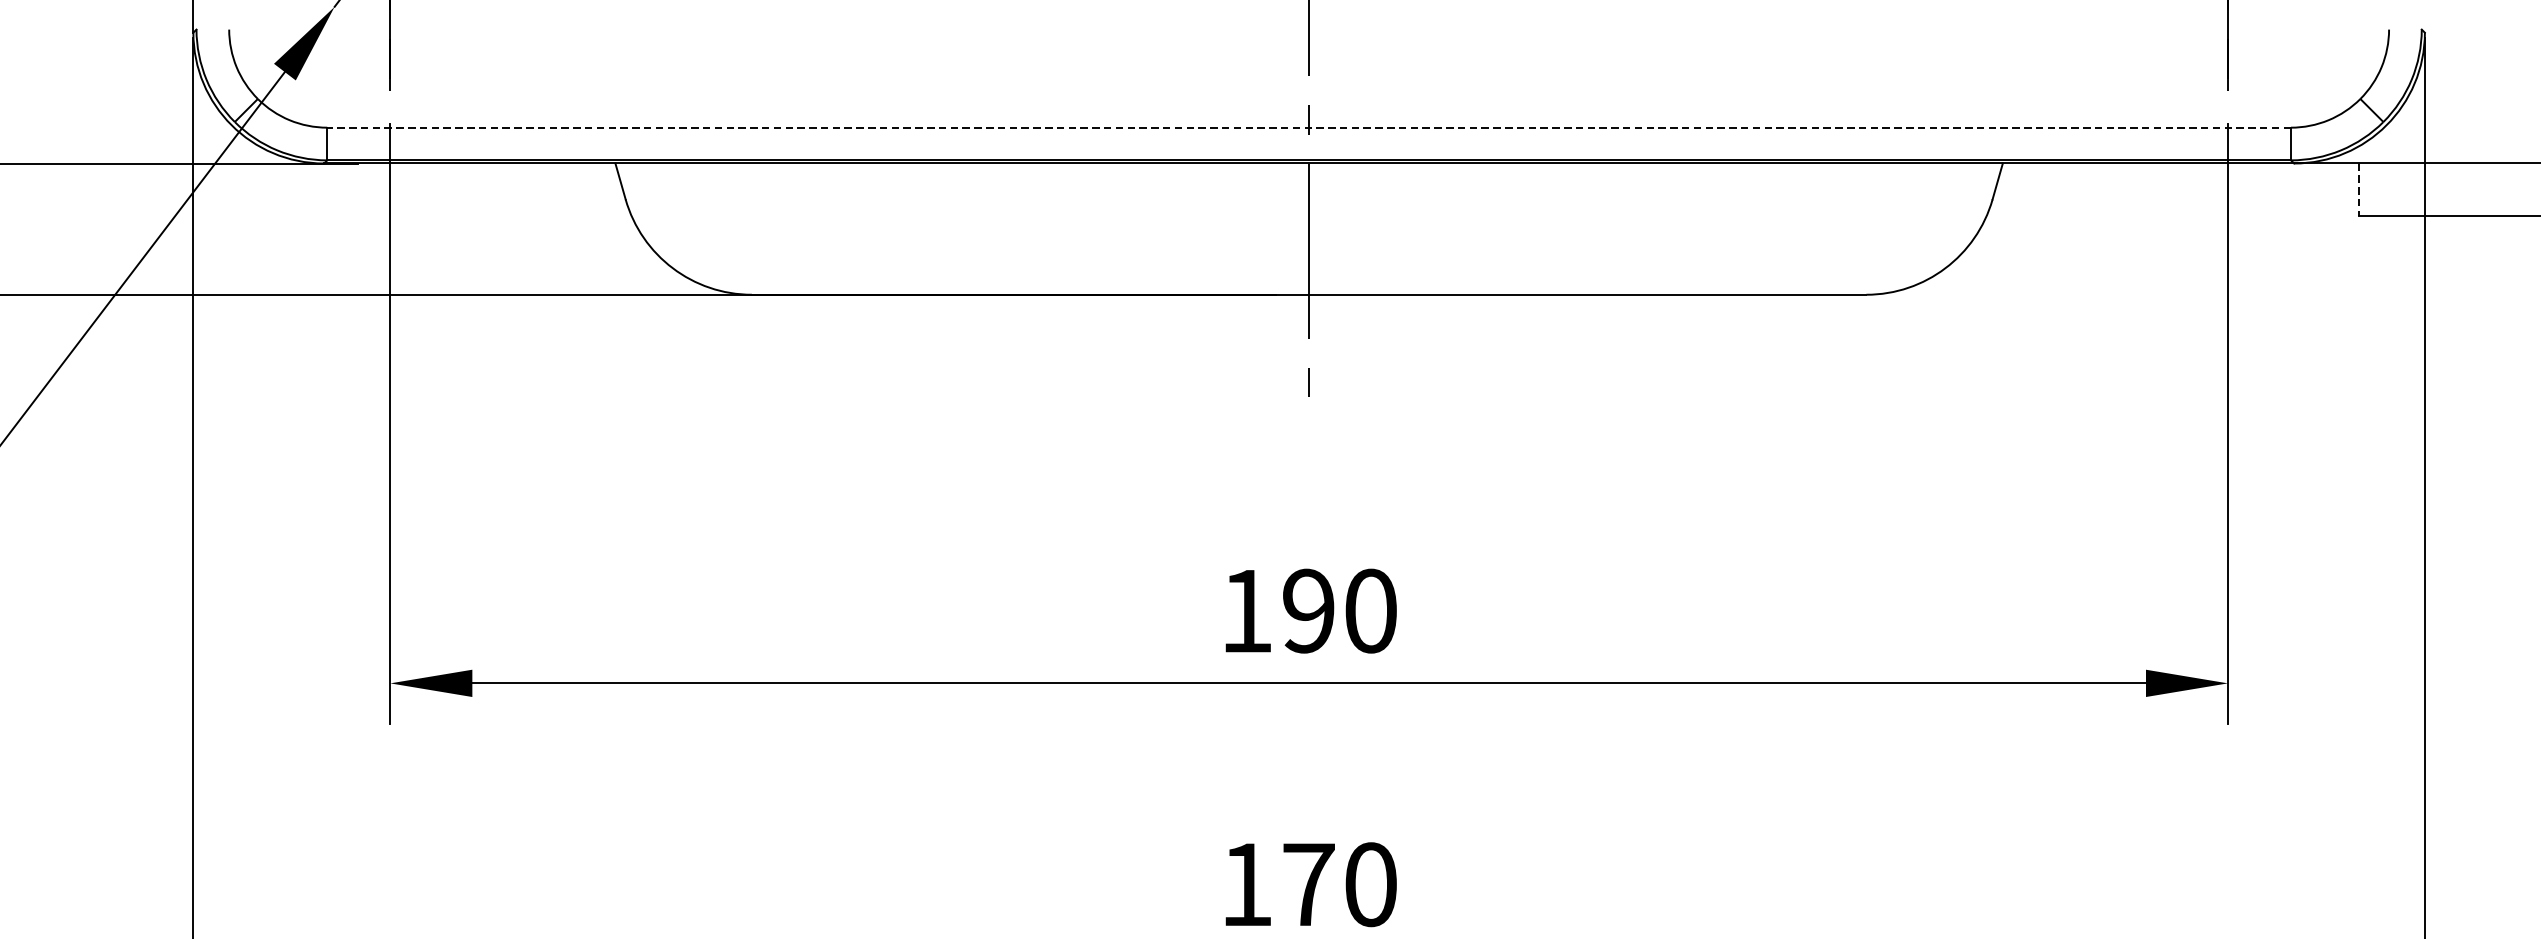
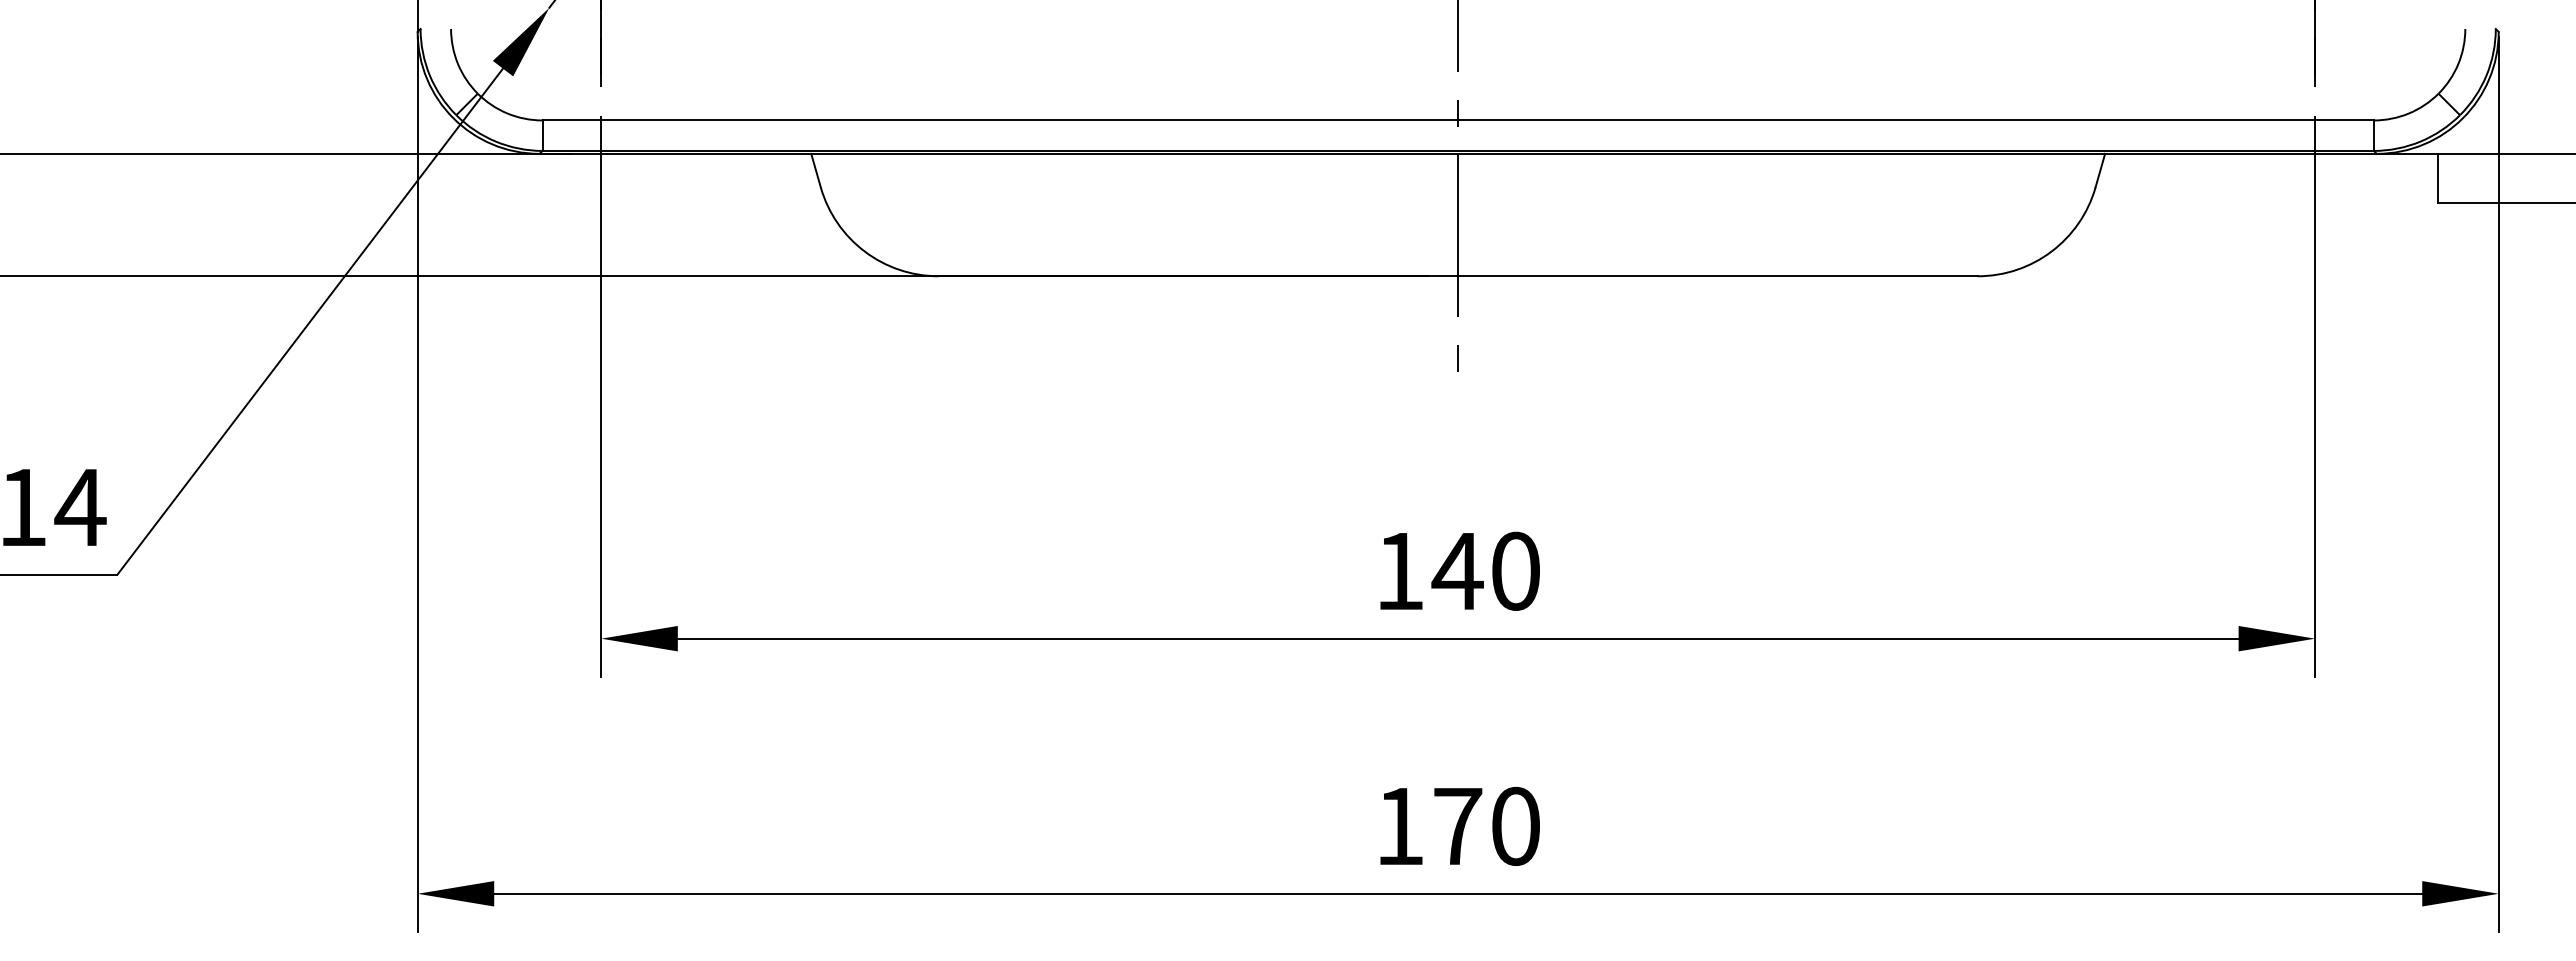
line: (1309, 127) -> (1458, 120), dashed -> solid
line: (2359, 189) -> (2437, 178), dashed -> solid
text: (1308, 610) -> (1457, 570), 190 -> 140

